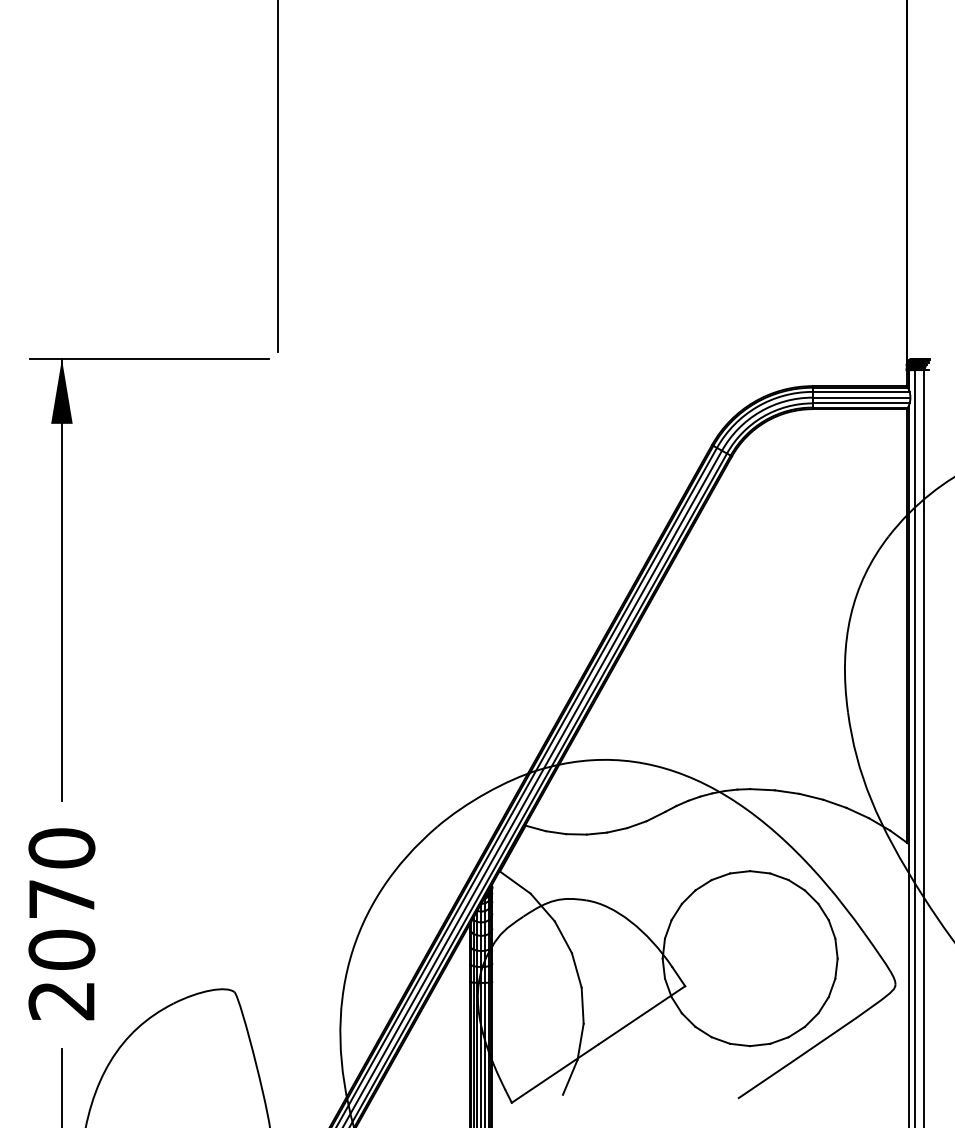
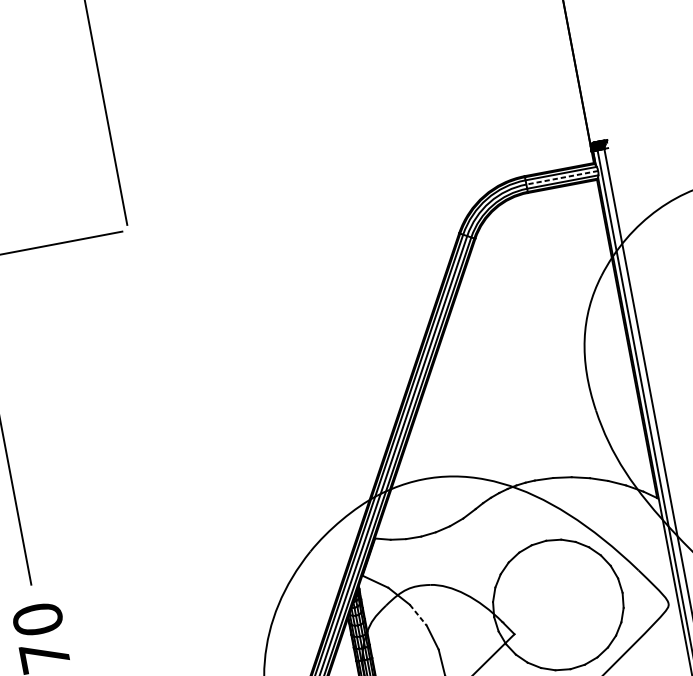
line: (861, 397) -> (562, 177), solid -> dashed
line: (563, 937) -> (418, 615), solid -> dashed

